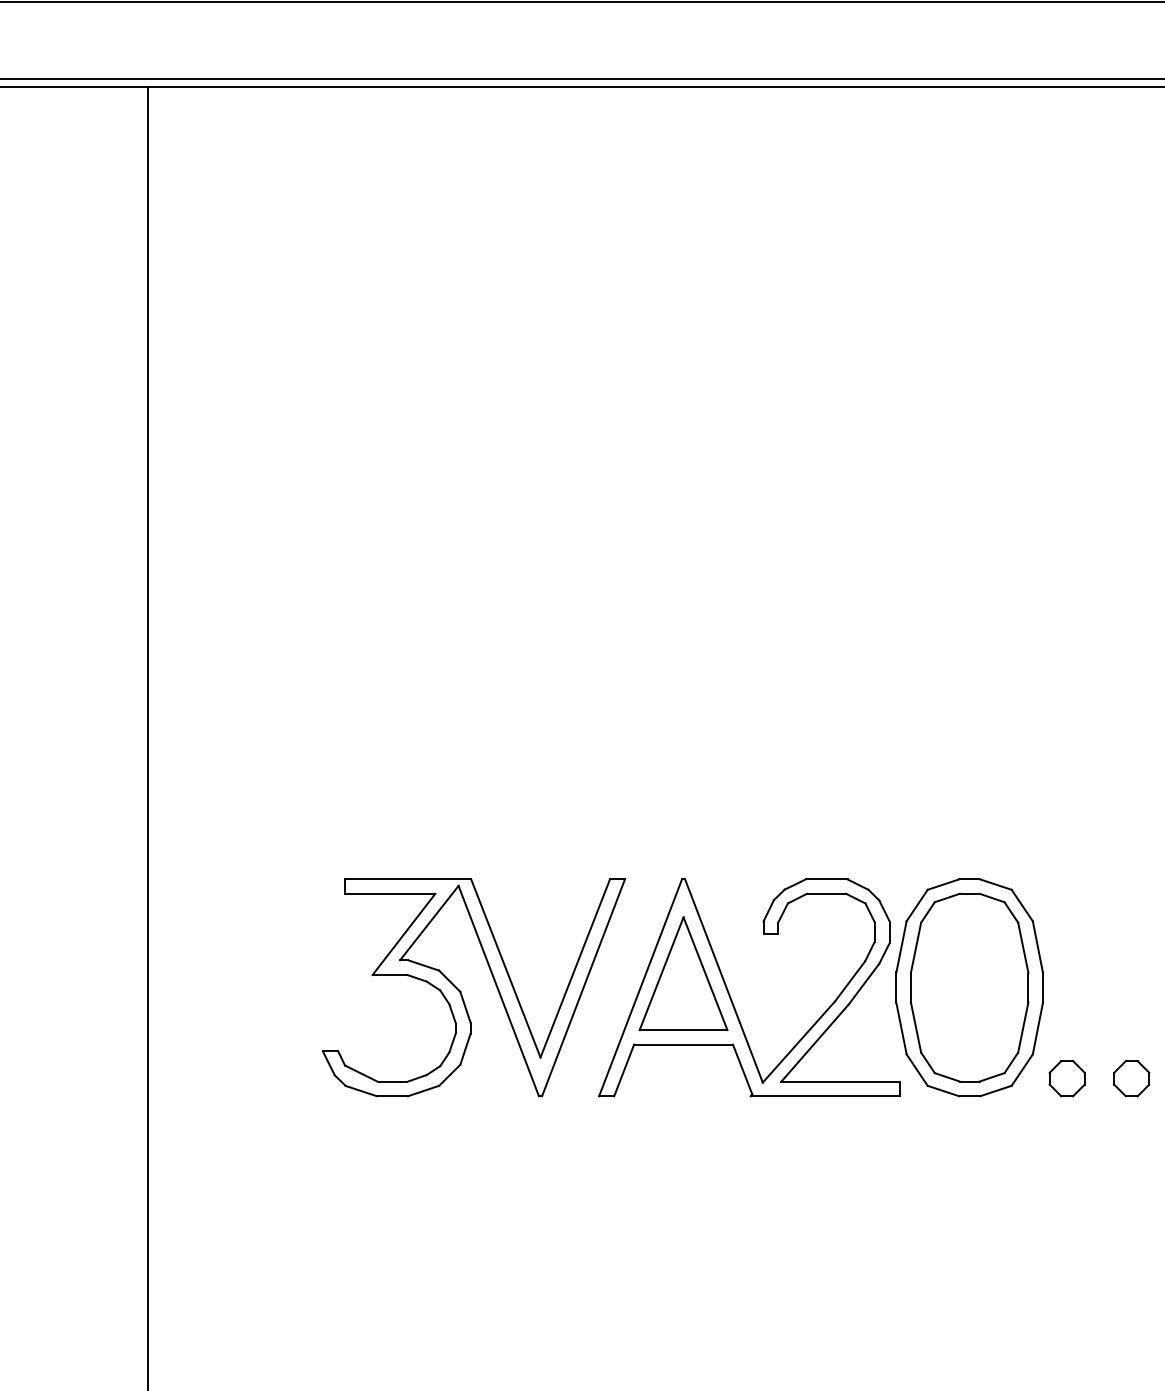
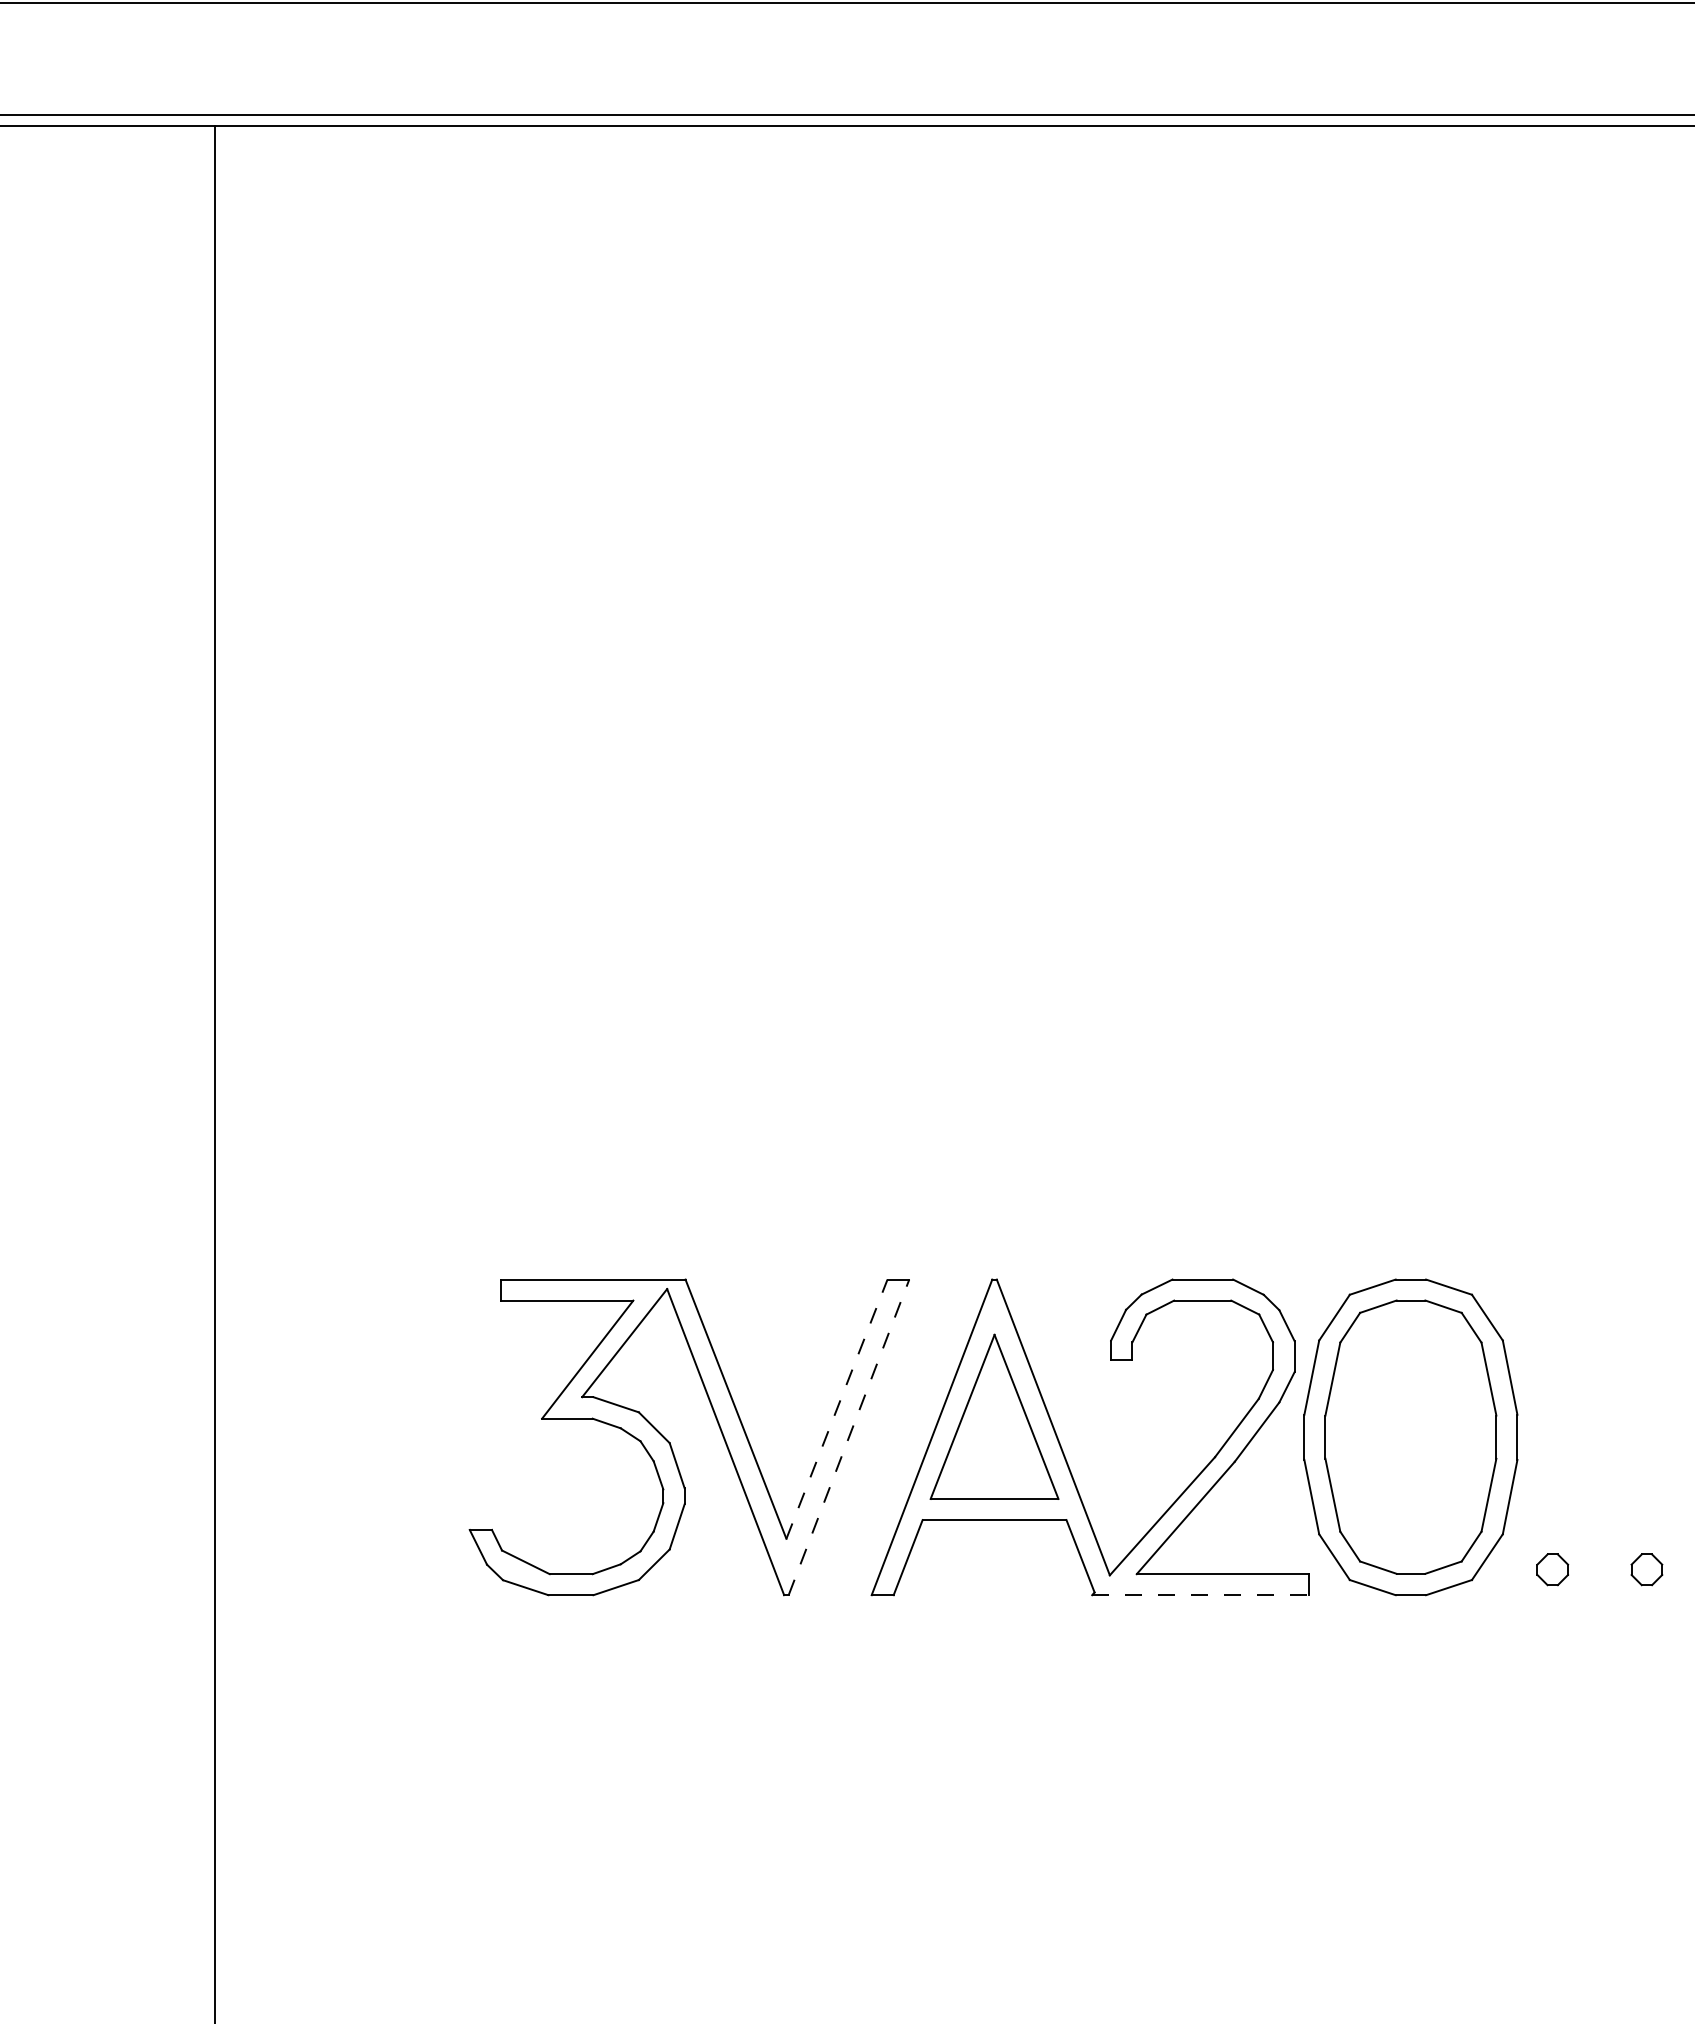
line: (575, 968) -> (837, 1409), solid -> dashed
line: (583, 987) -> (848, 1436), solid -> dashed
part: (1066, 1078) -> (1551, 1569), size x0.6
part: (1131, 1078) -> (1646, 1569), size x0.6
line: (825, 1096) -> (1201, 1595), solid -> dashed

